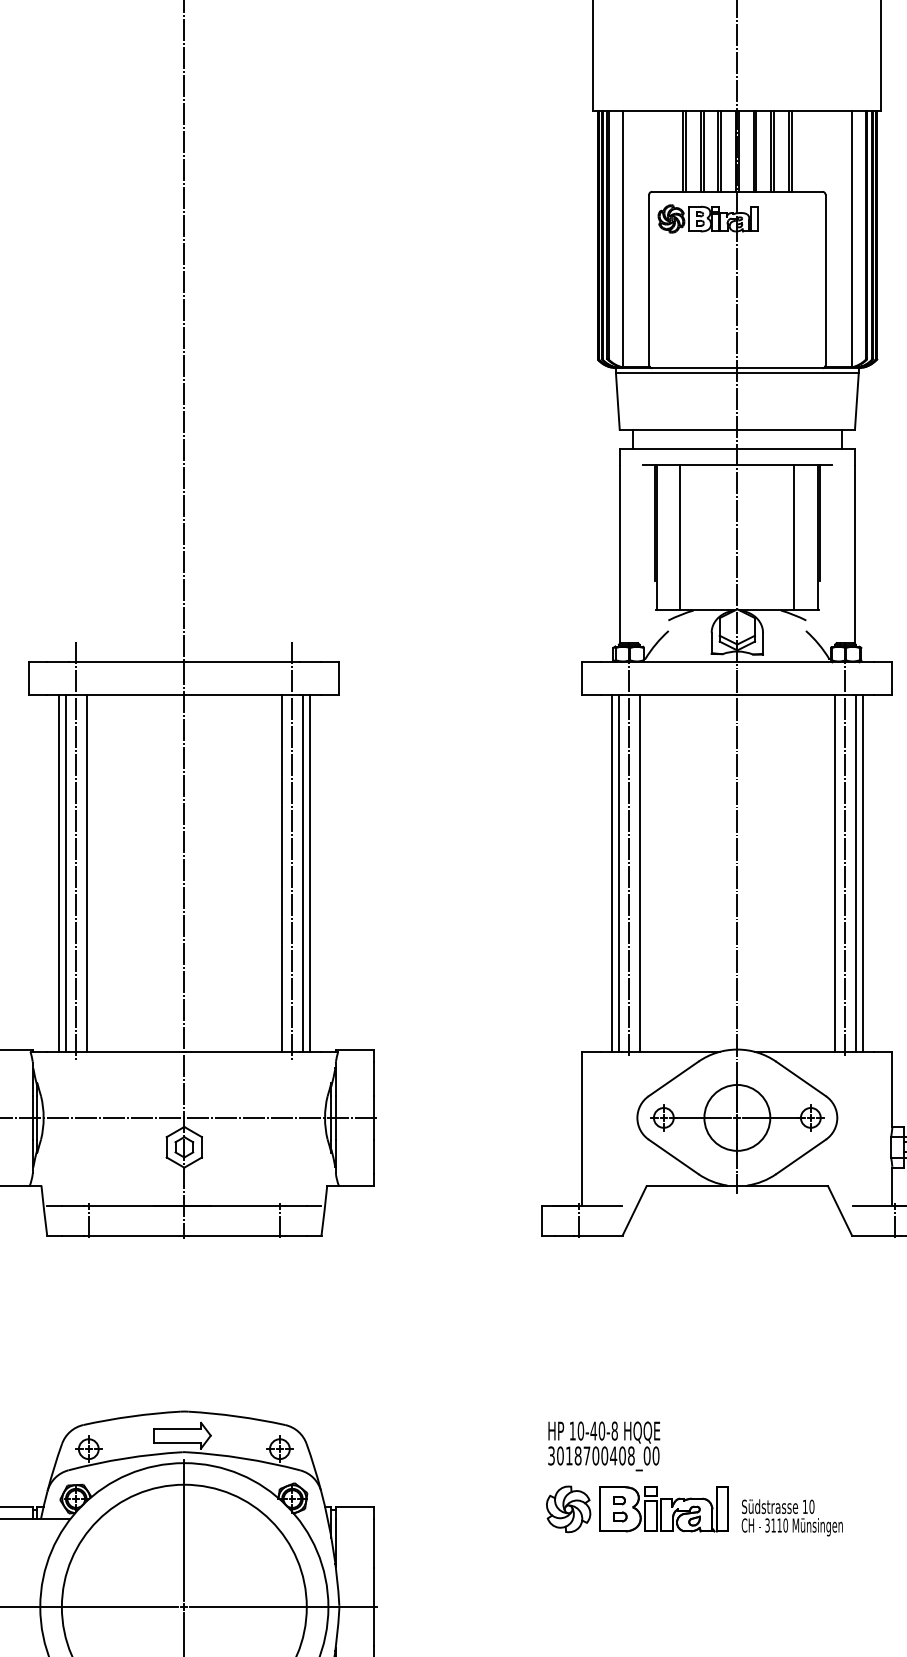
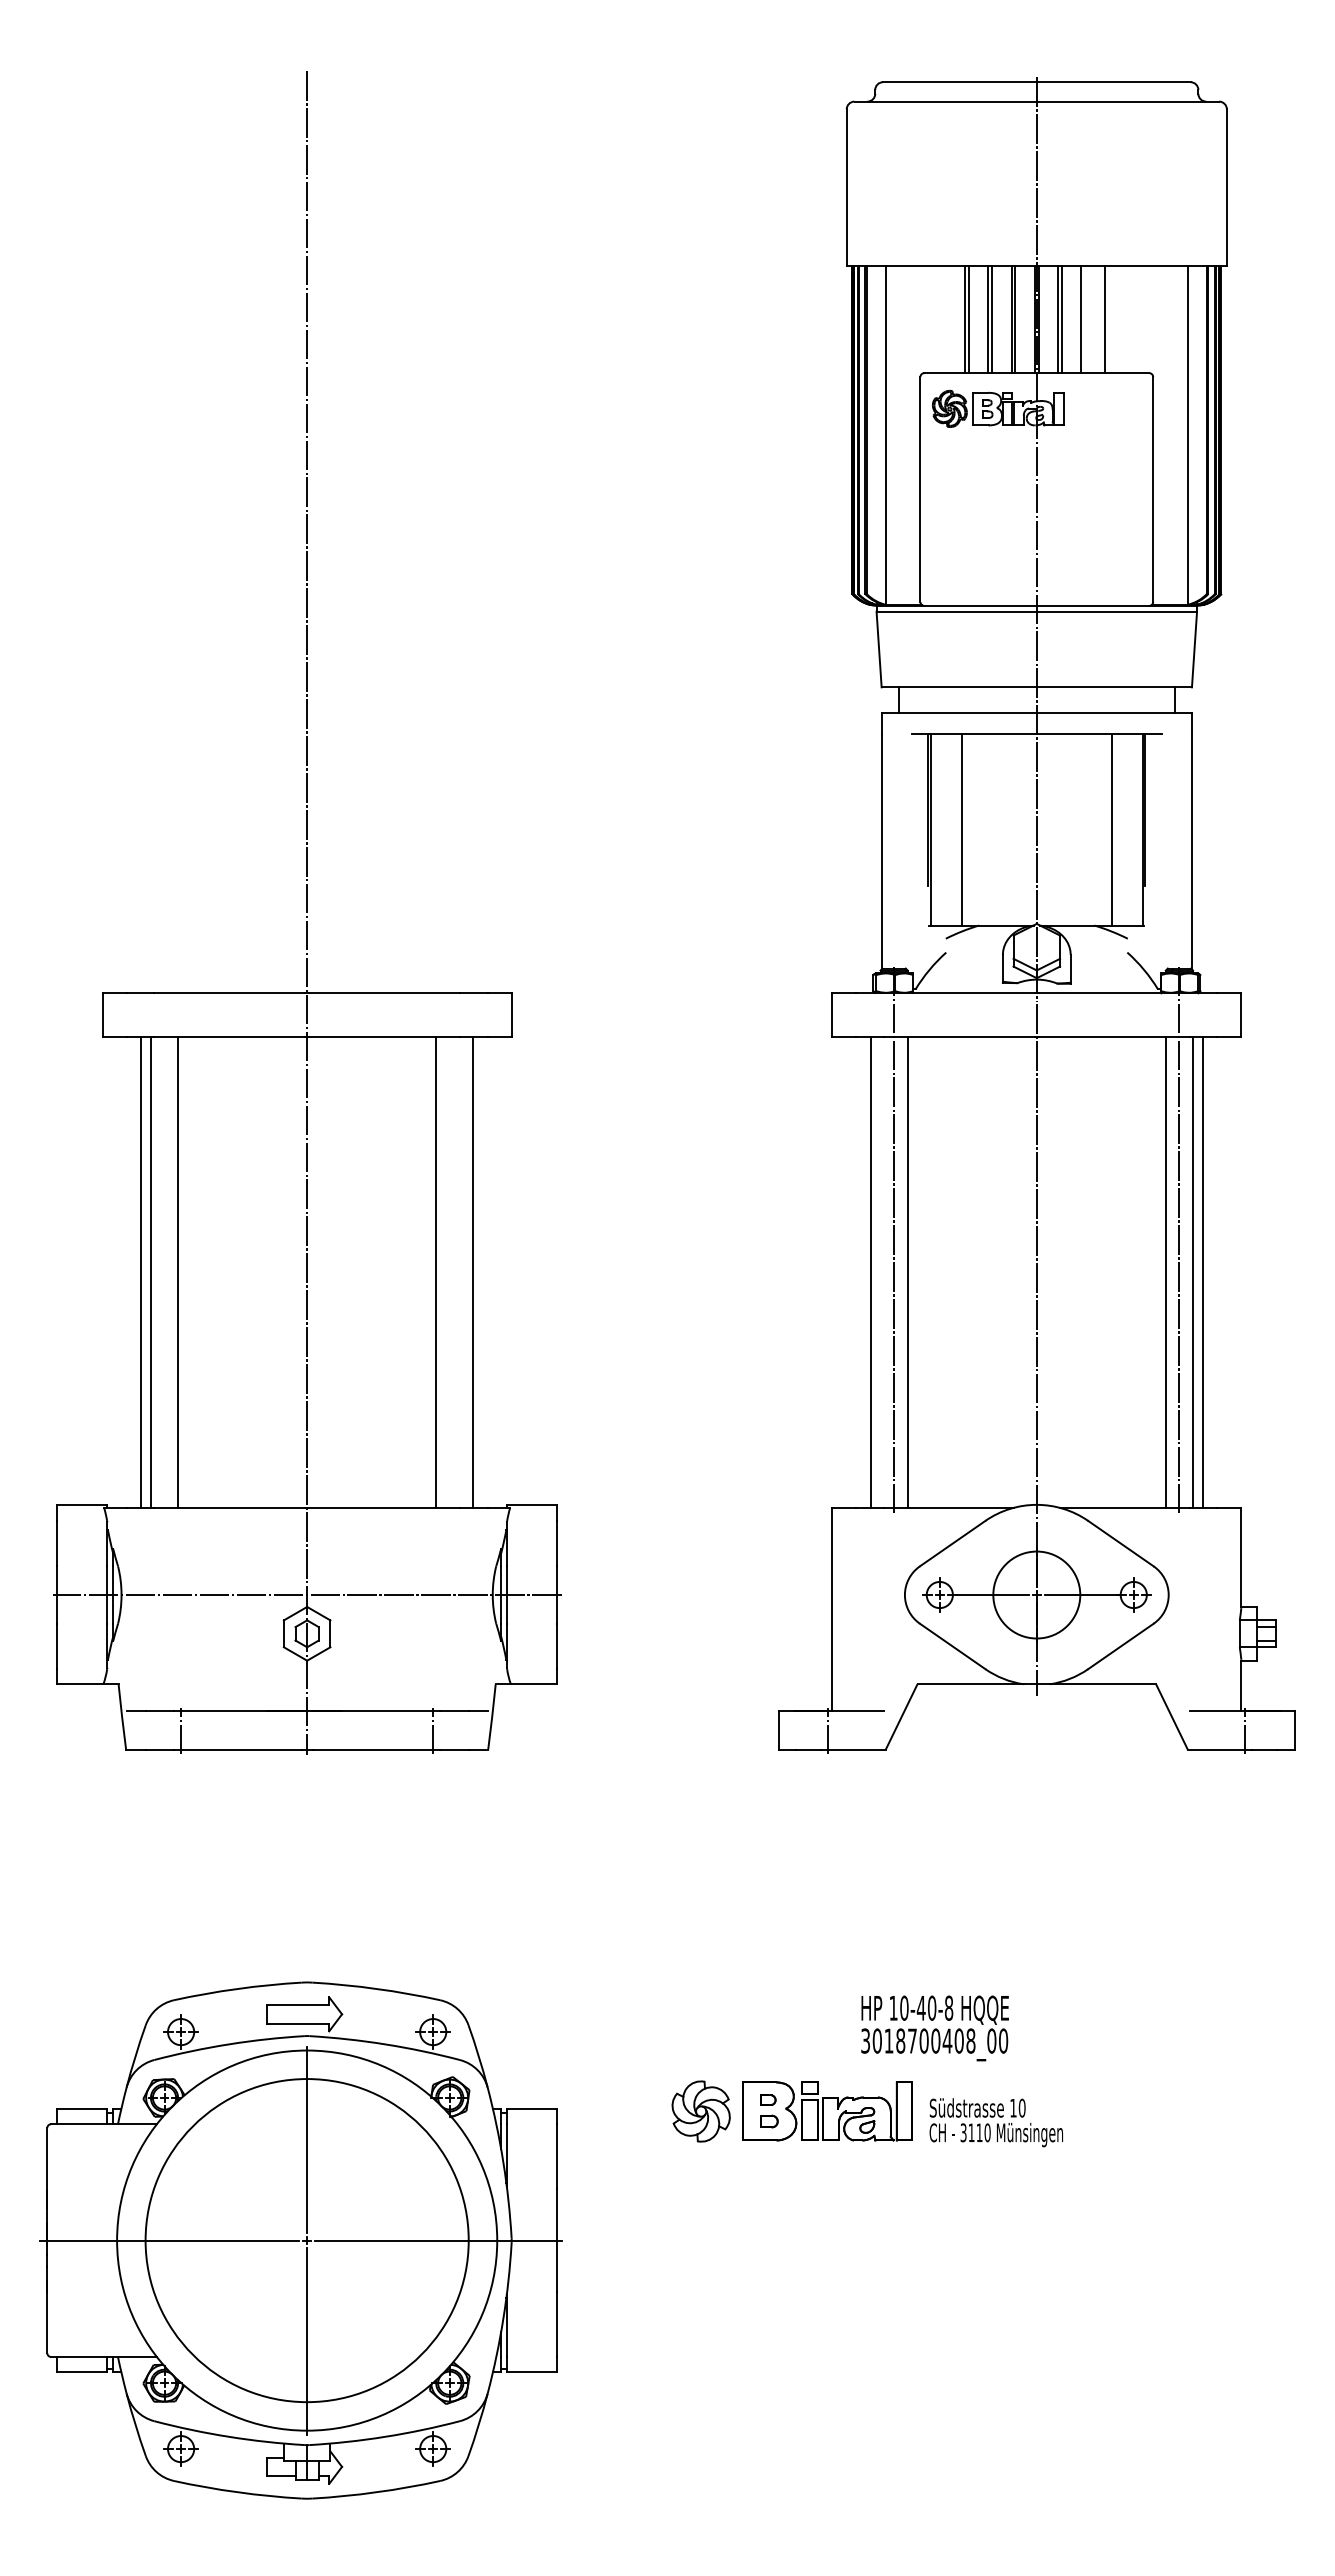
line: (774, 151) -> (1085, 319), removed
line: (791, 151) -> (1108, 319), removed
line: (76, 850) -> (164, 1242), removed
line: (292, 851) -> (449, 1243), removed
line: (302, 873) -> (463, 1272), removed
line: (618, 873) -> (880, 1272), removed
text: (603, 1446) -> (934, 2028), moved
part: (693, 1510) -> (866, 2113), moved

